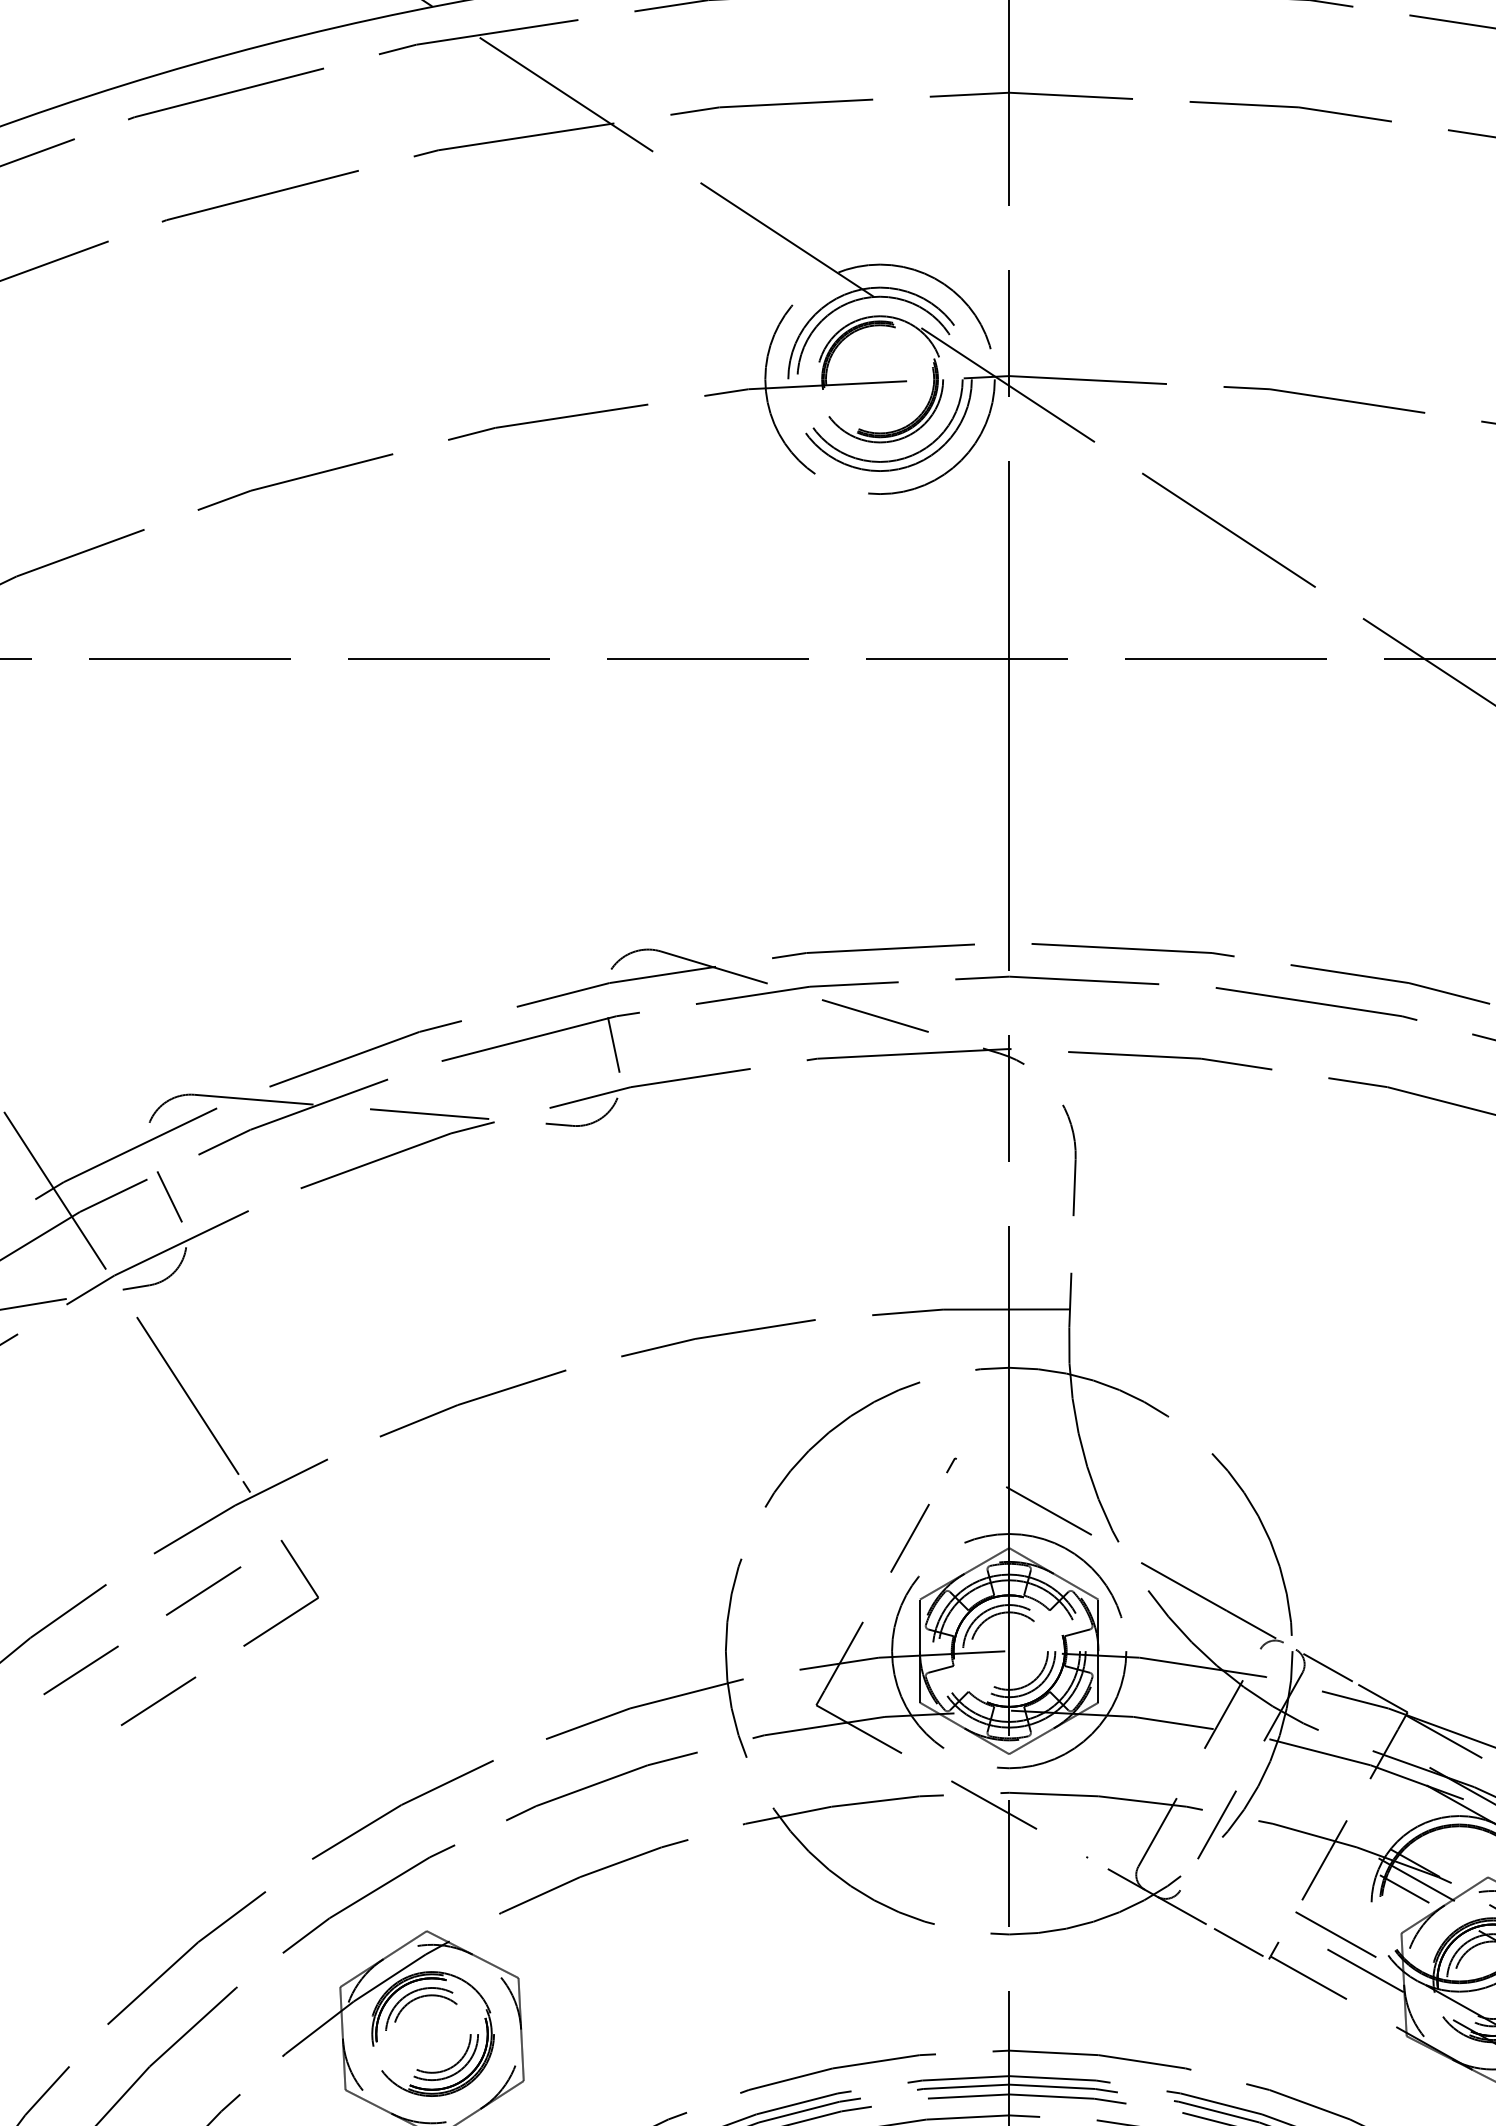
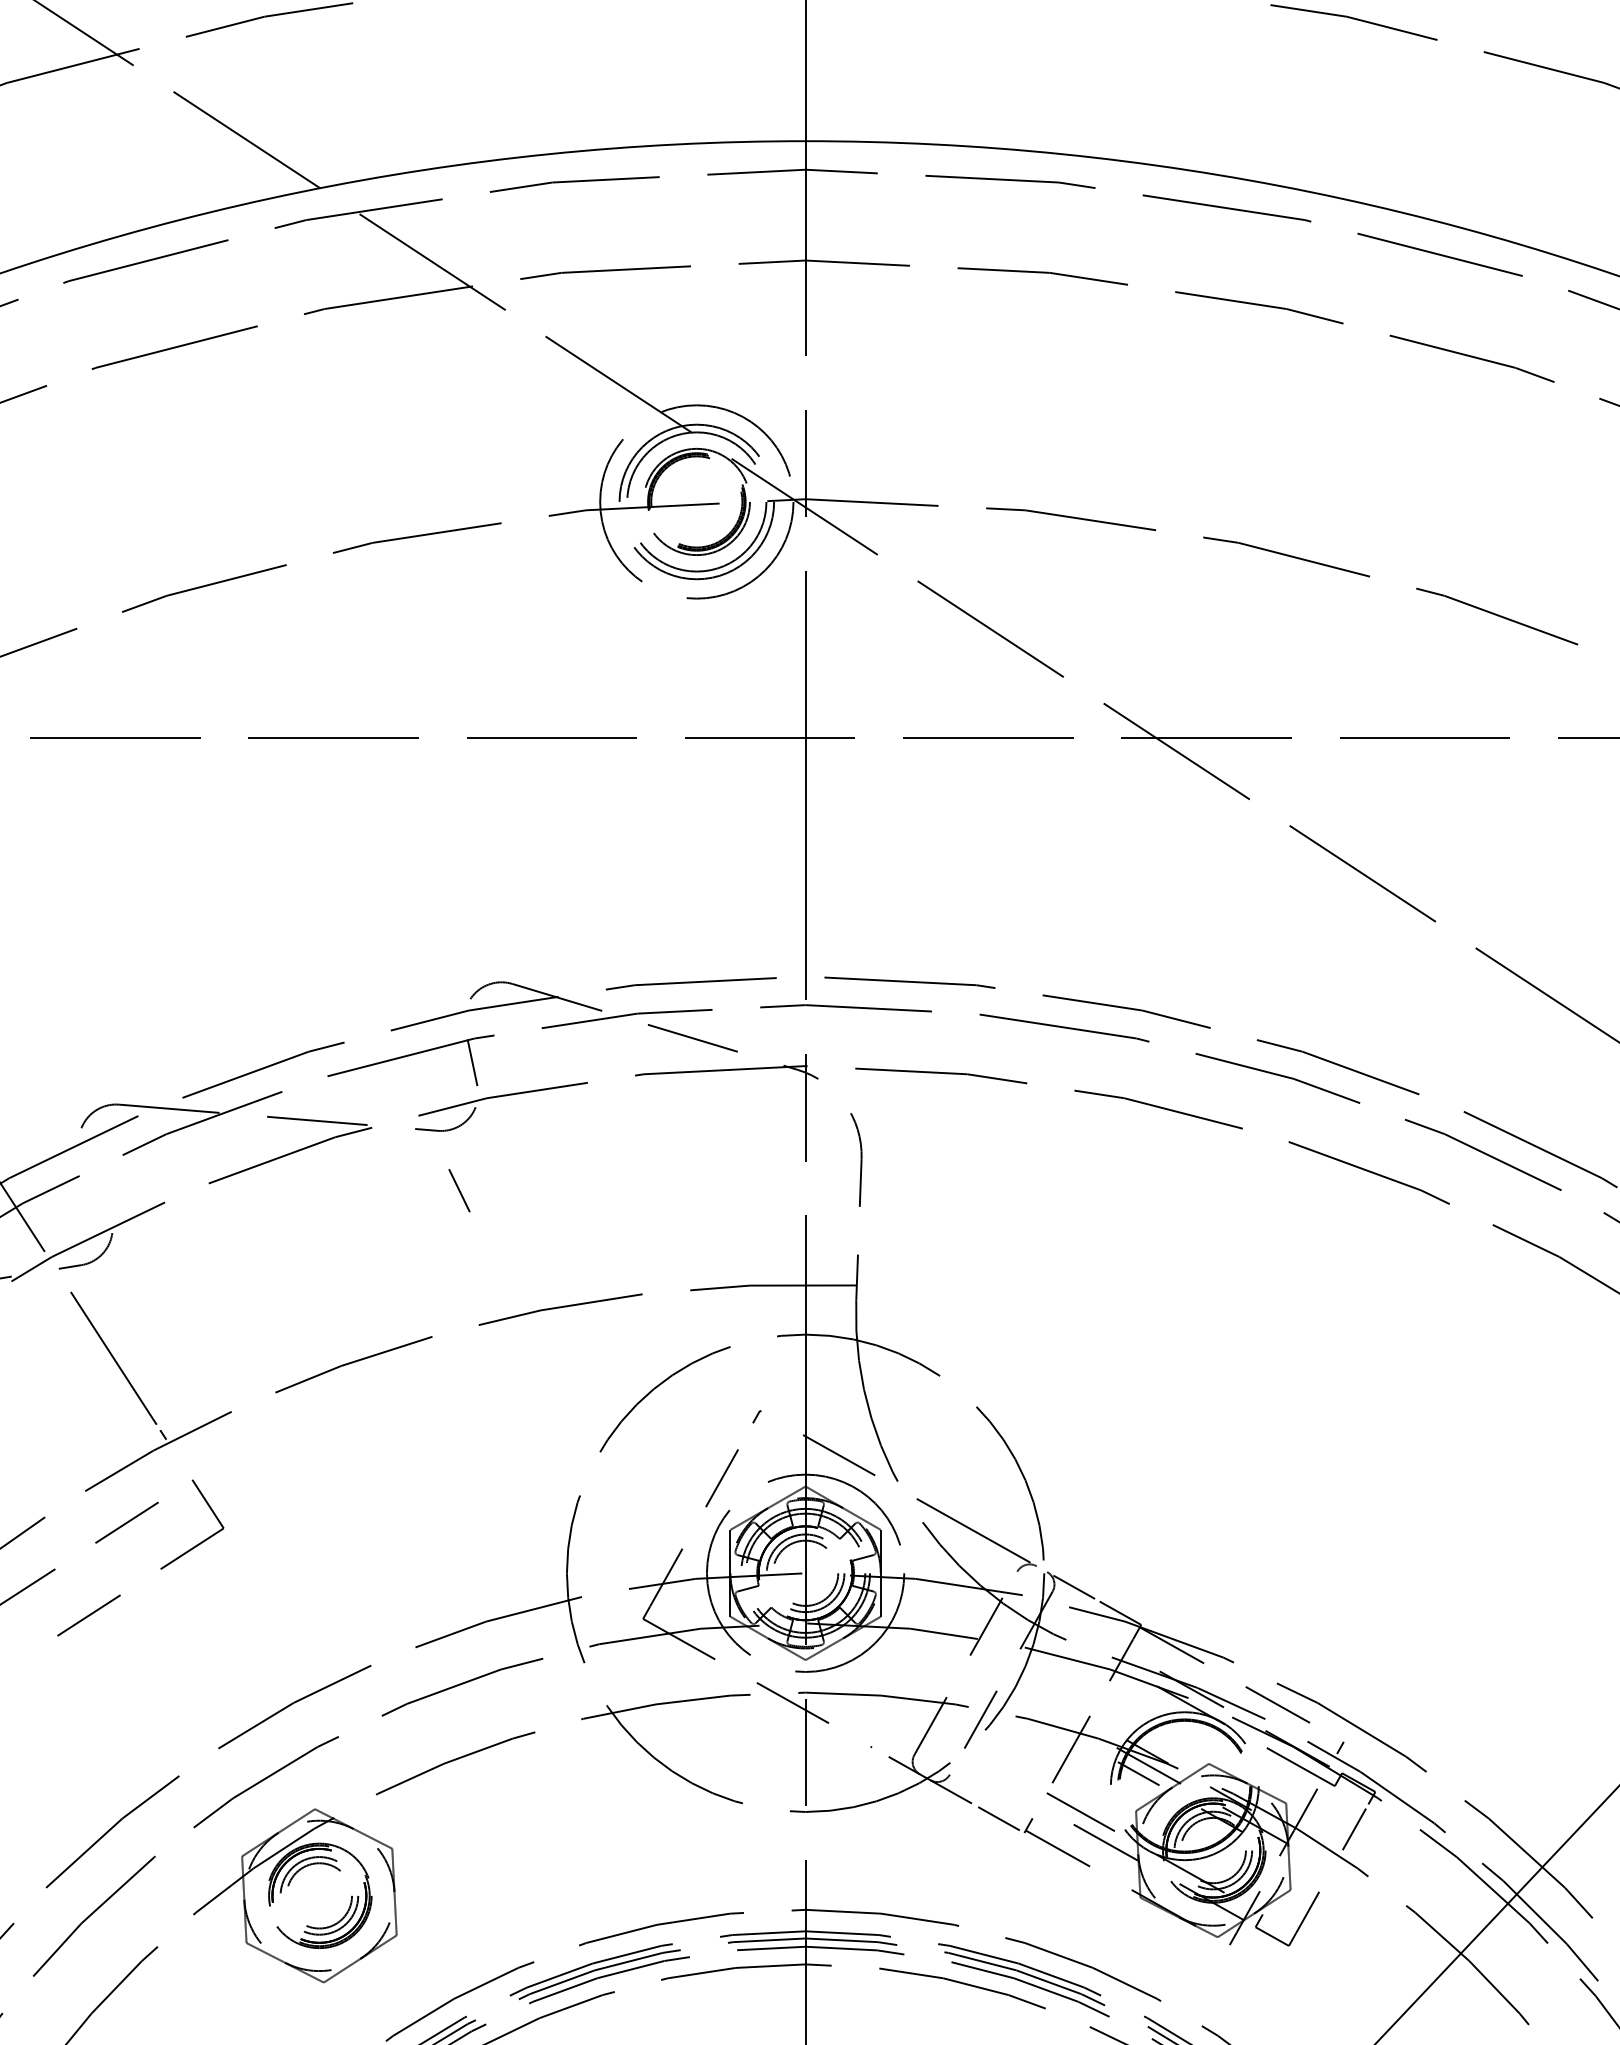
line: (169, 1196) -> (459, 1190), moved

